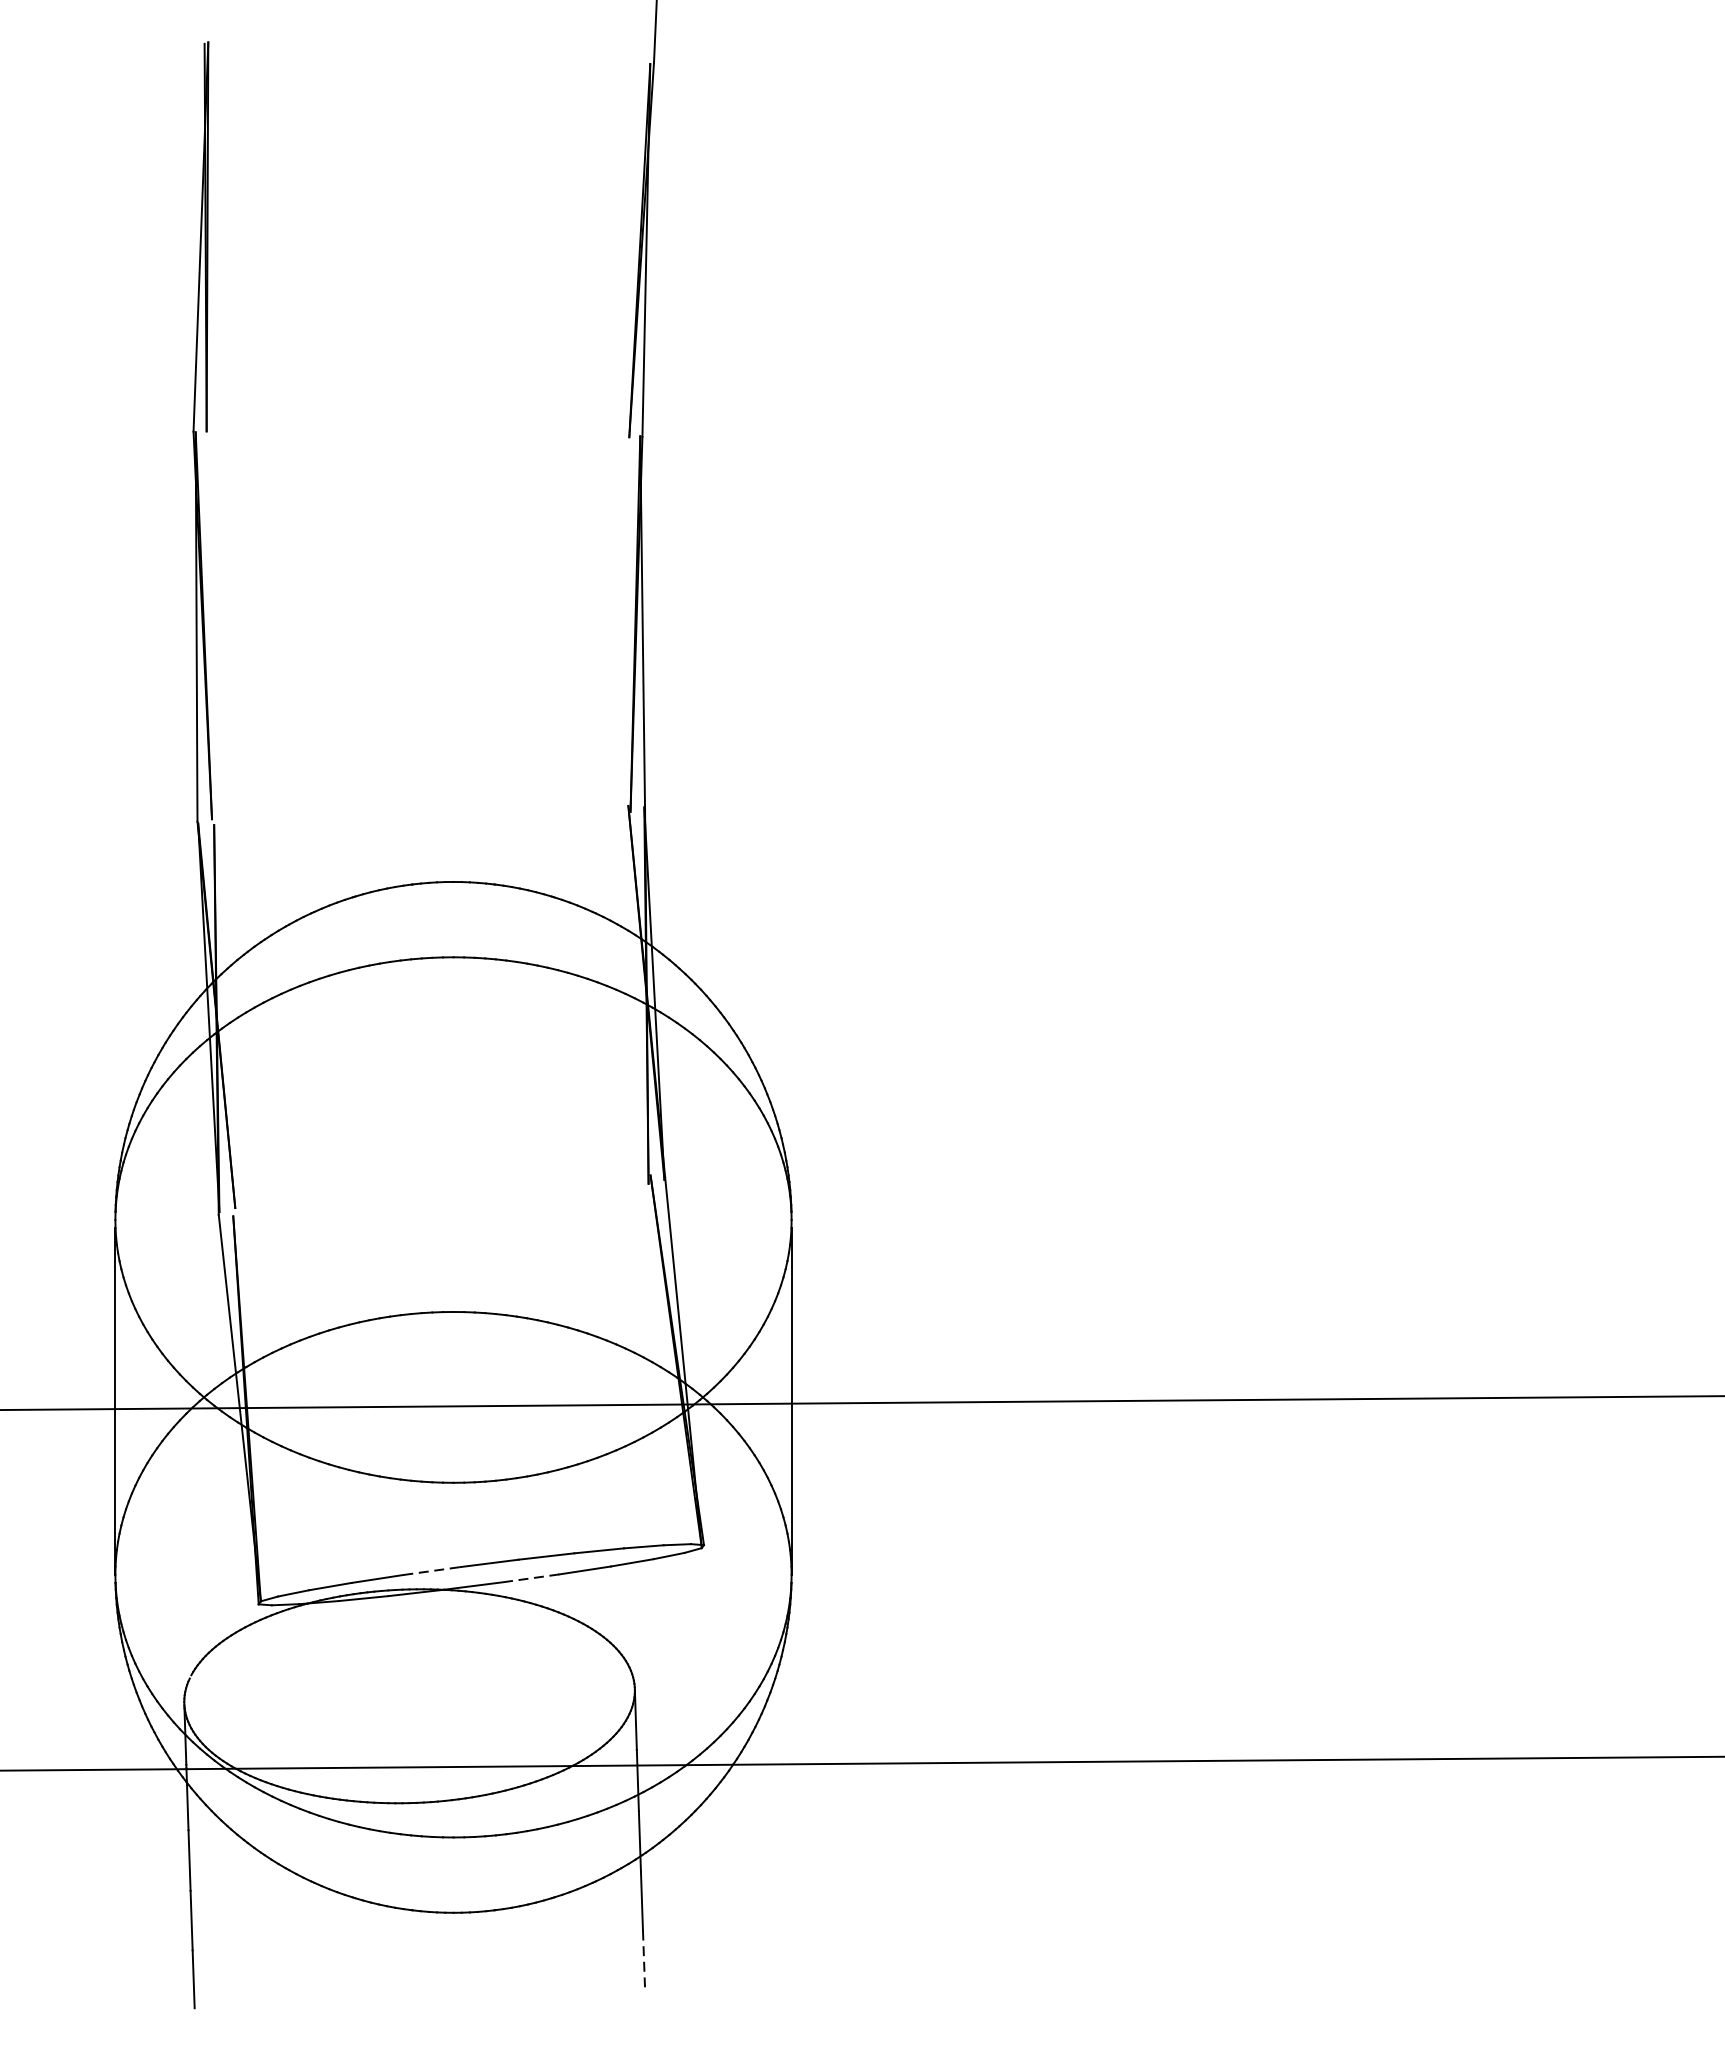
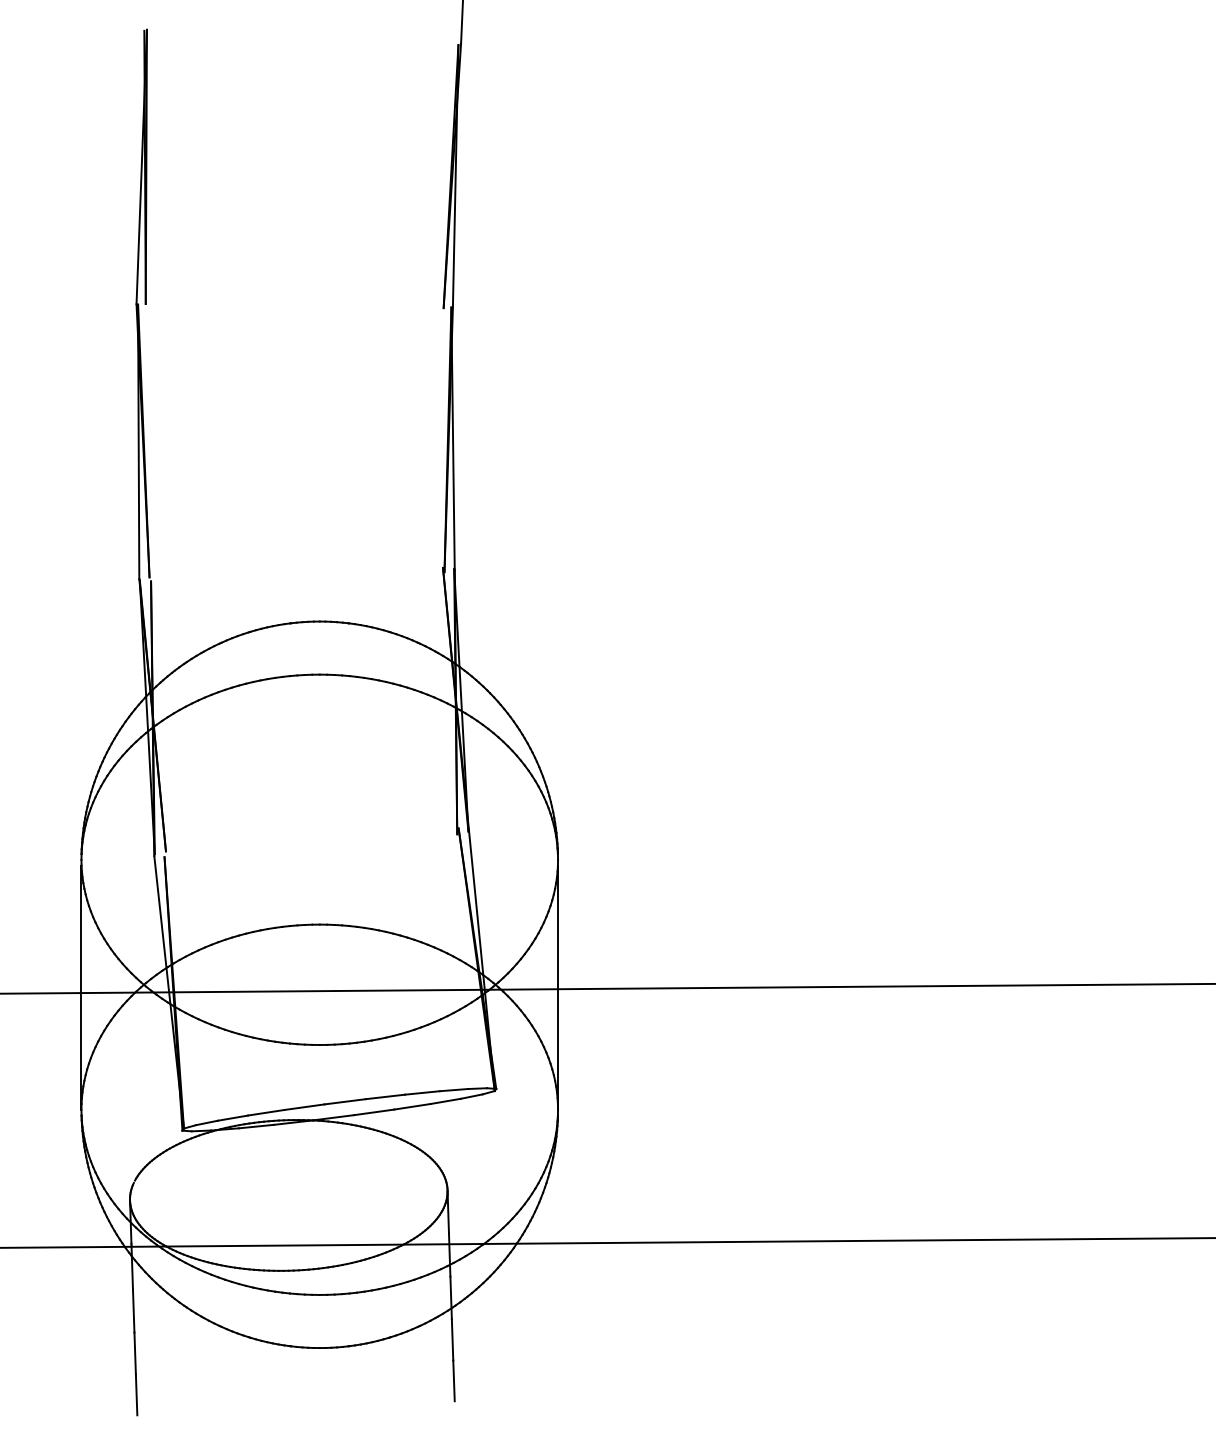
line: (431, 1571) -> (304, 1107), dashed -> solid
line: (529, 1578) -> (373, 1112), dashed -> solid
line: (644, 1960) -> (454, 1381), dashed -> solid

